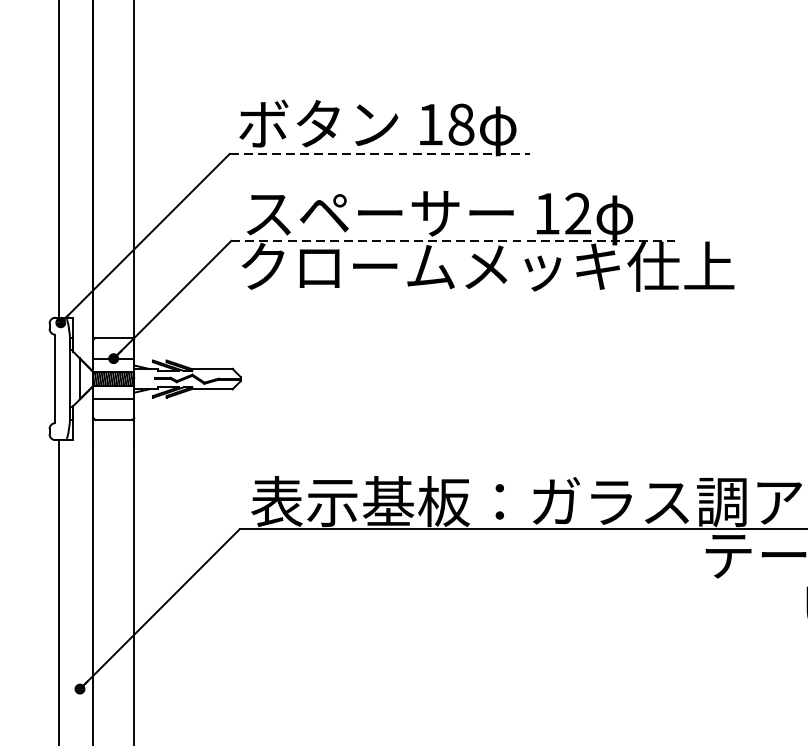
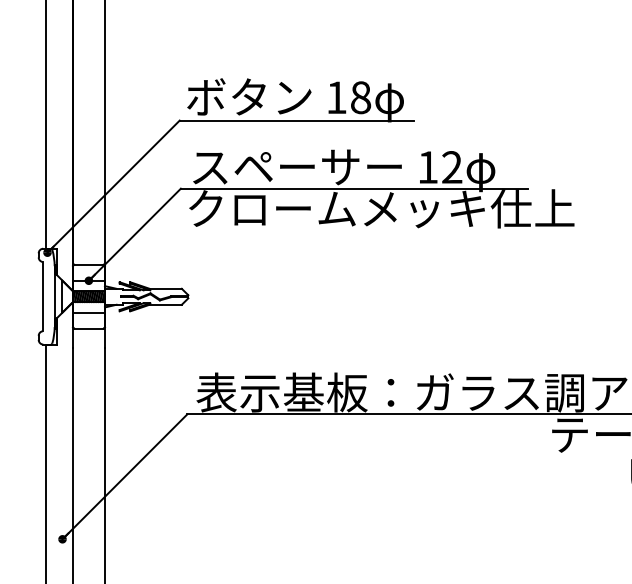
line: (380, 153) -> (297, 120), dashed -> solid
line: (453, 240) -> (354, 188), dashed -> solid

